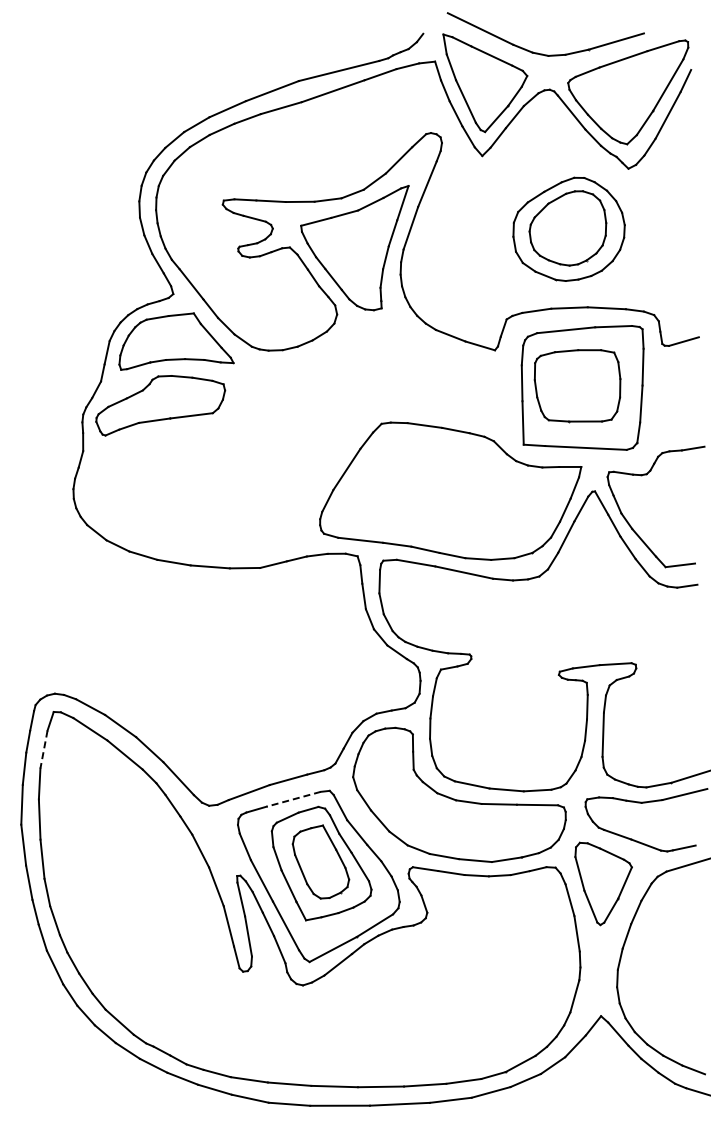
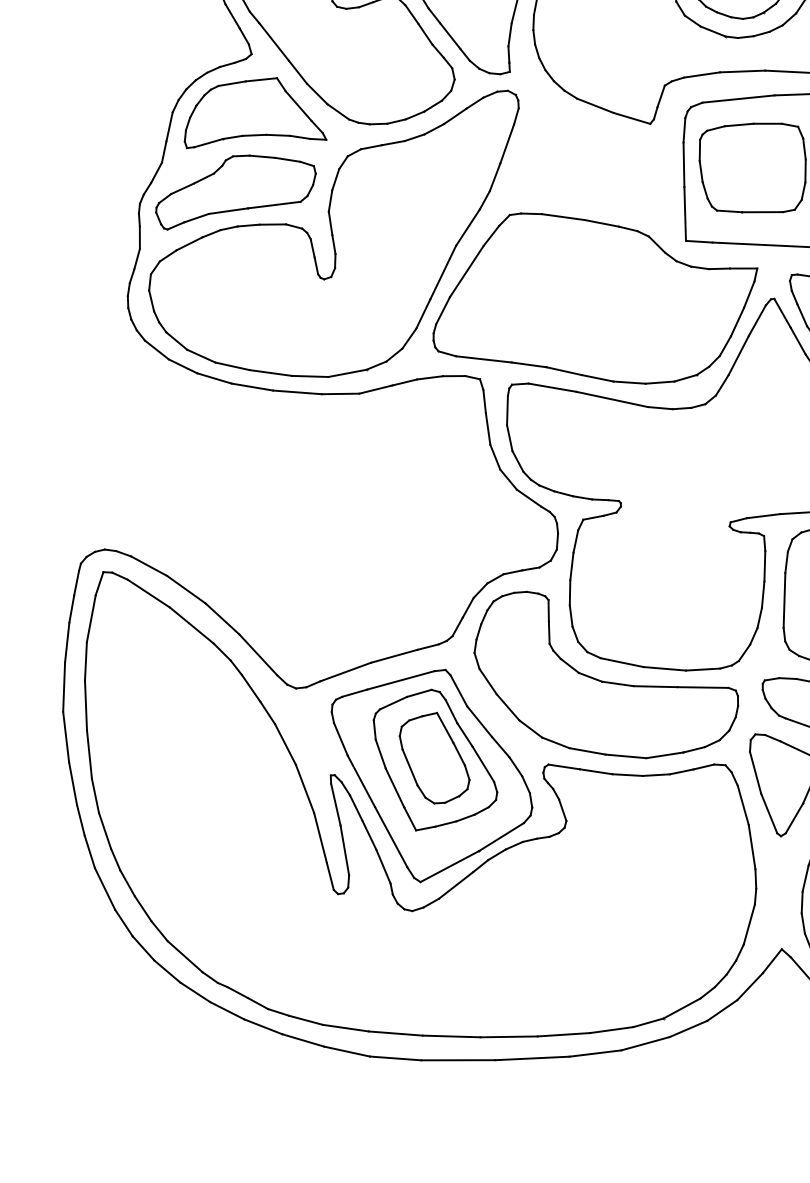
part: (239, 438) -> (333, 233), added
line: (43, 750) -> (90, 619), dashed -> solid
line: (293, 799) -> (400, 680), dashed -> solid

